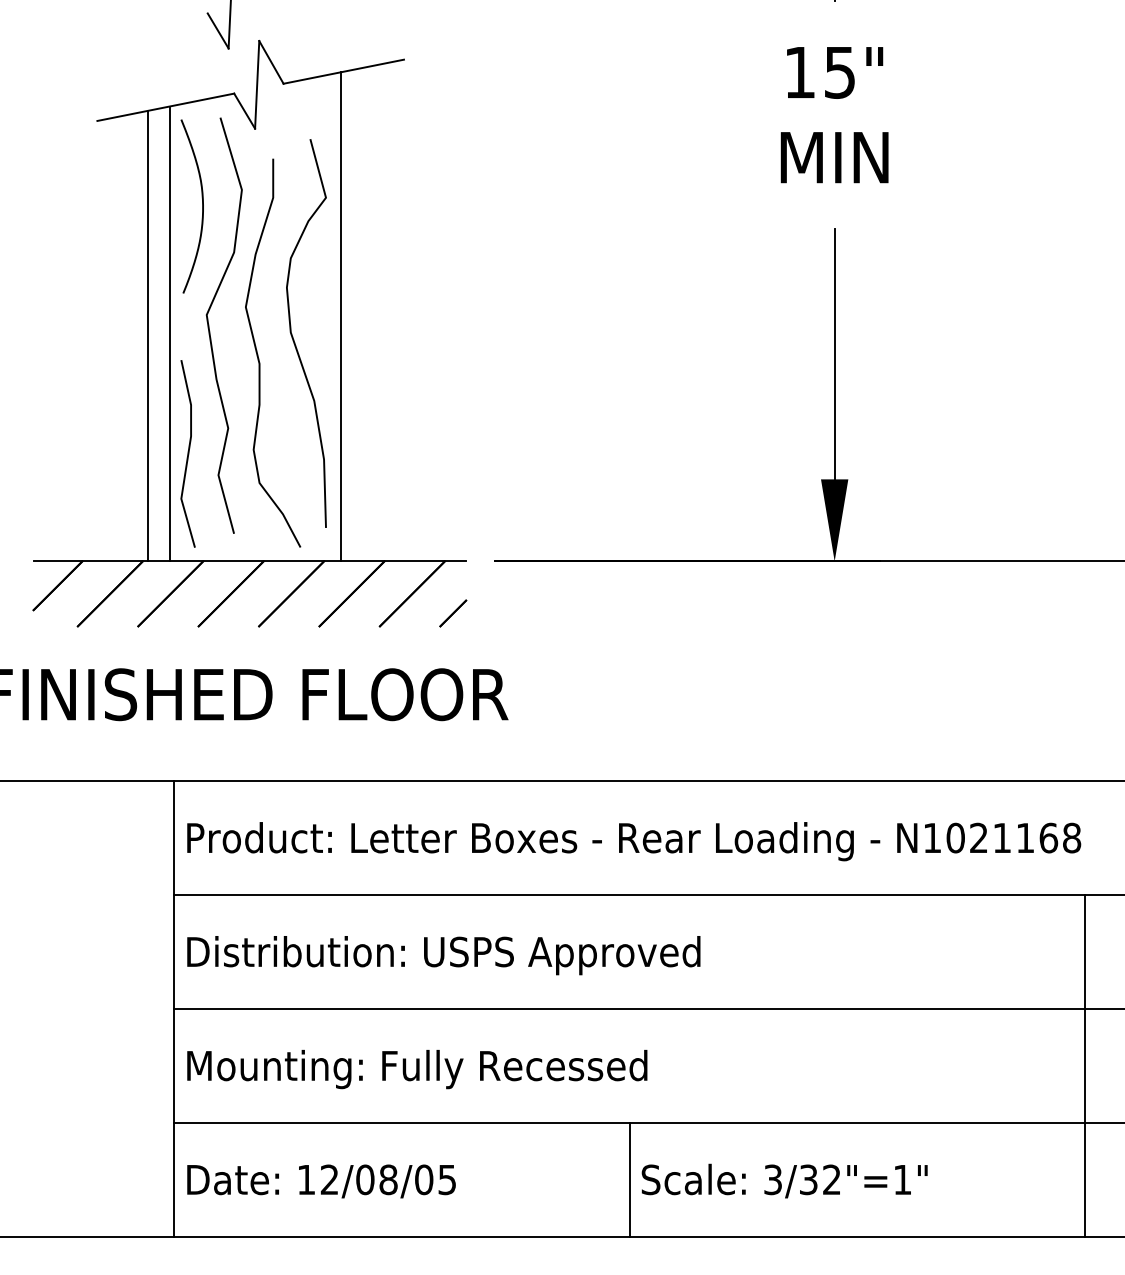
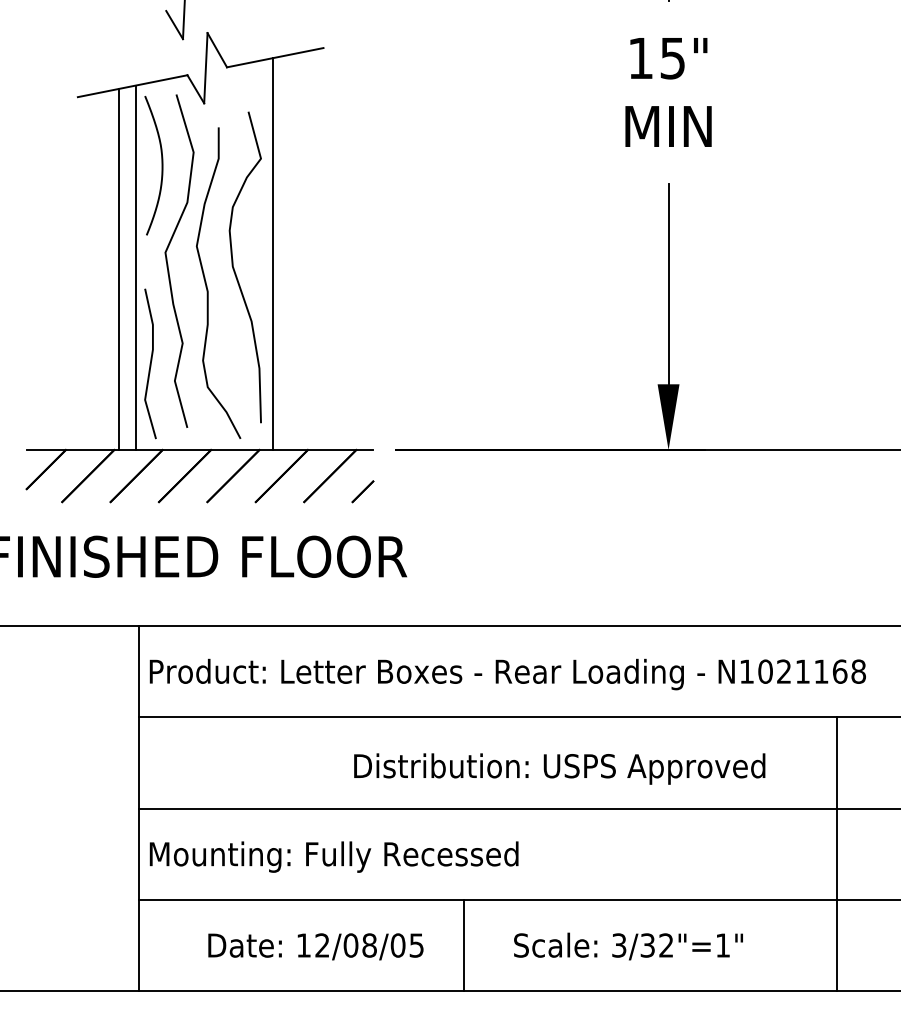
text: (443, 955) -> (559, 768), moved
line: (1085, 1065) -> (836, 853), moved
line: (629, 1179) -> (463, 945), moved
text: (321, 1181) -> (315, 946), moved

